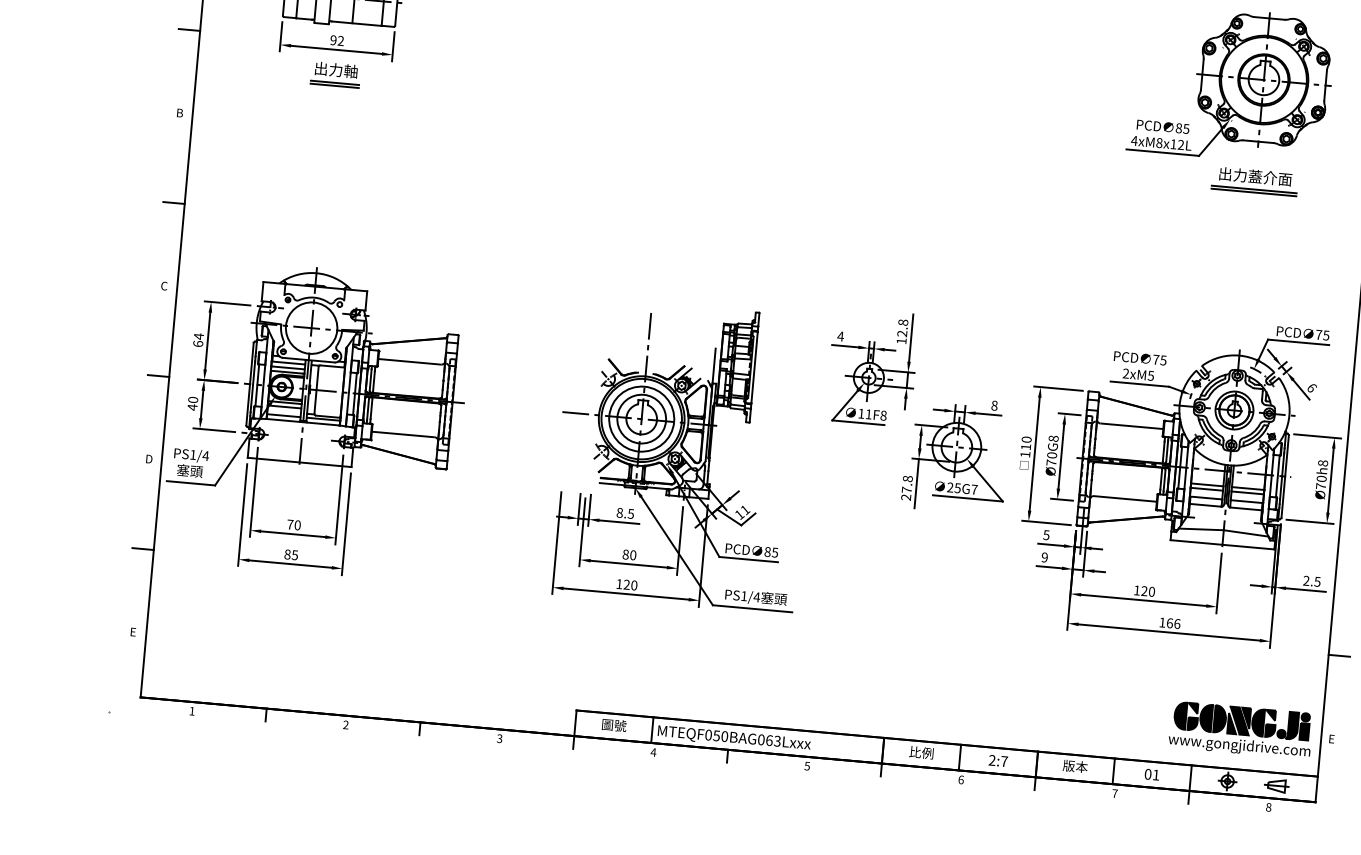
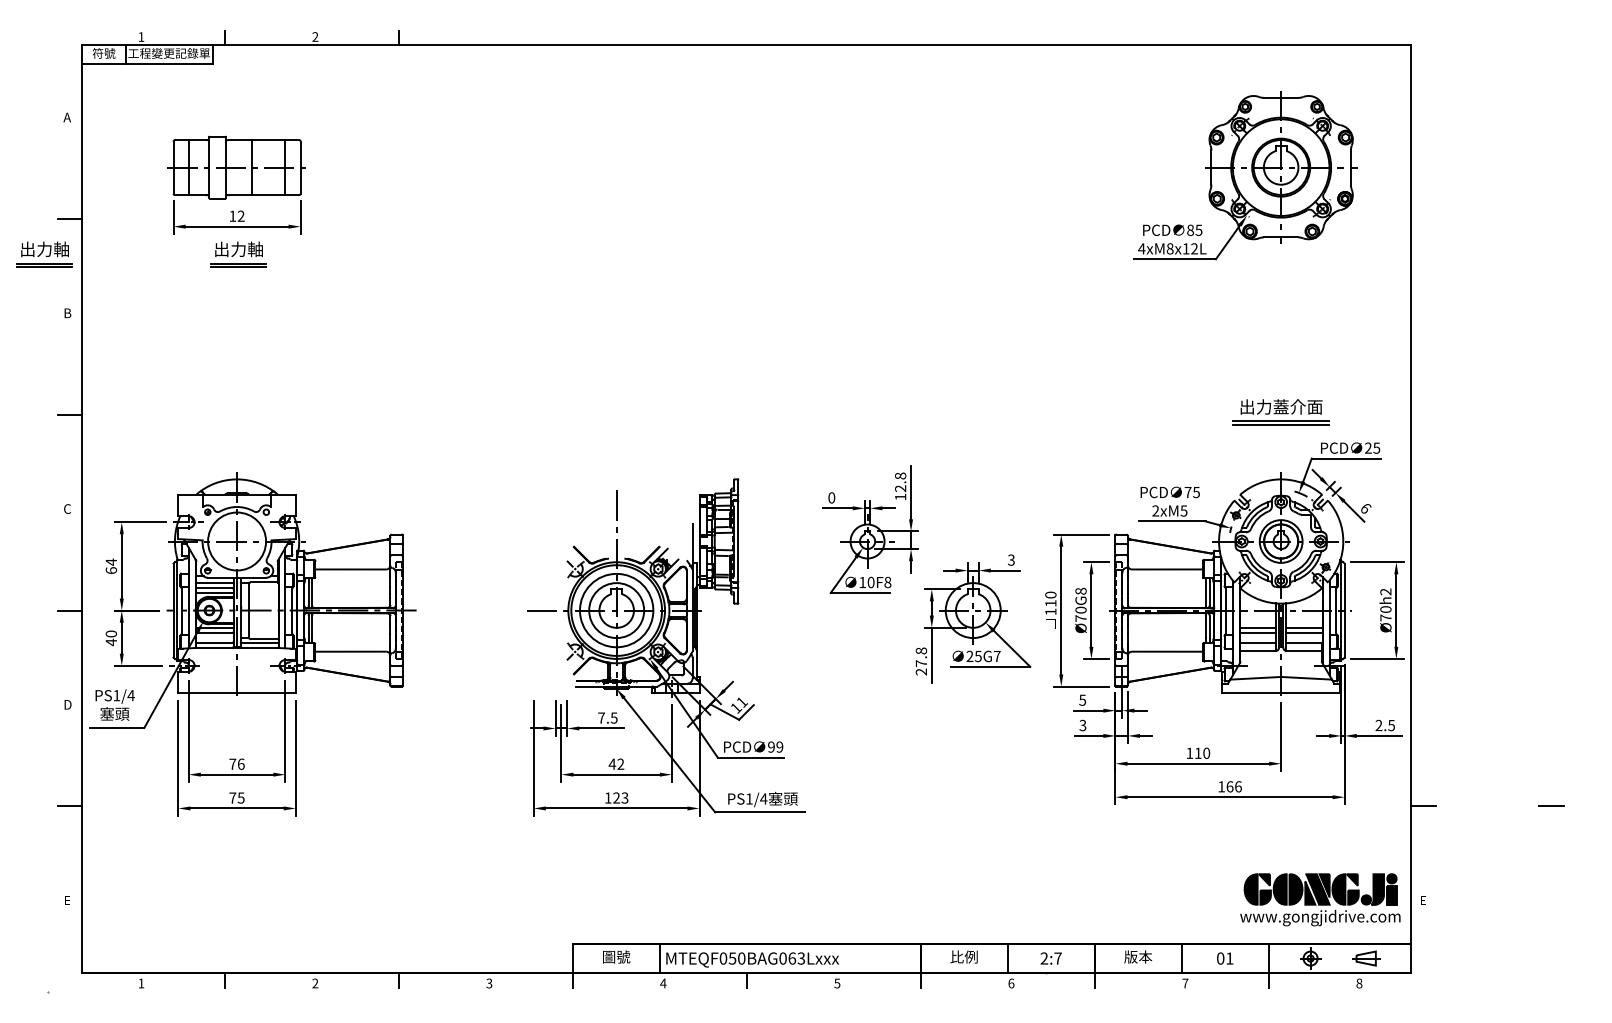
text: (333, 39) -> (232, 215), 92 -> 12
part: (164, 59) -> (44, 254), added
part: (1254, 181) -> (1280, 412), moved
text: (1319, 334) -> (1368, 447), 75 -> 25
text: (840, 336) -> (831, 497), 4 -> 0
text: (994, 405) -> (1011, 559), 8 -> 3
text: (868, 414) -> (870, 582), 11F8 -> 10F8
text: (1322, 462) -> (1385, 591), Ø70h8 -> Ø70h2
text: (619, 512) -> (601, 717), 8.5 -> 7.5
text: (297, 524) -> (240, 763), 70 -> 76
text: (771, 551) -> (775, 746), 85 -> 99
text: (287, 554) -> (232, 797), 85 -> 75
text: (629, 554) -> (616, 763), 80 -> 42
text: (1044, 557) -> (1082, 725), 9 -> 3
text: (633, 584) -> (624, 797), 120 -> 123
text: (1143, 590) -> (1197, 752), 120 -> 110

